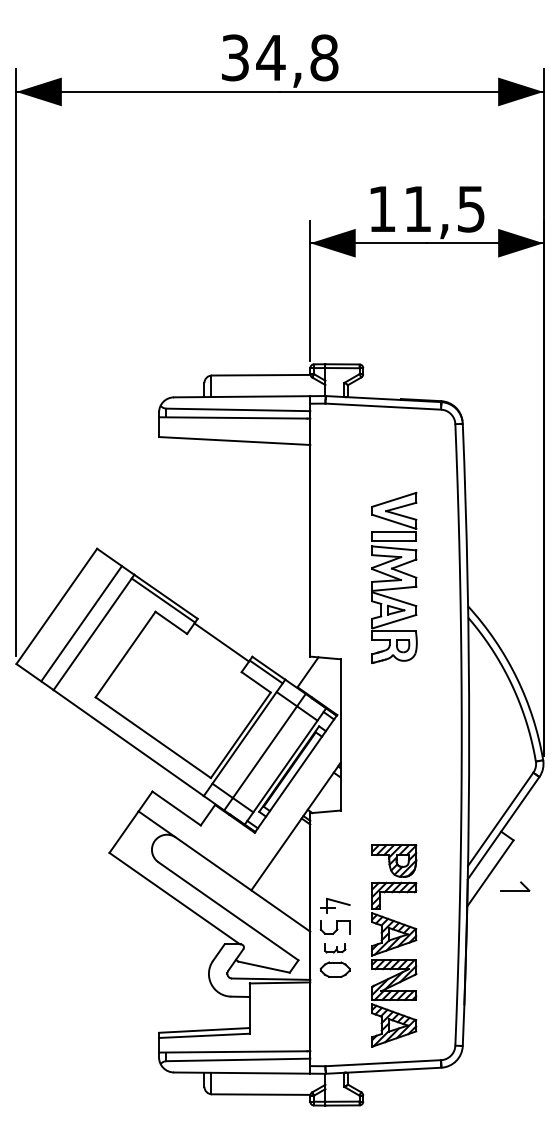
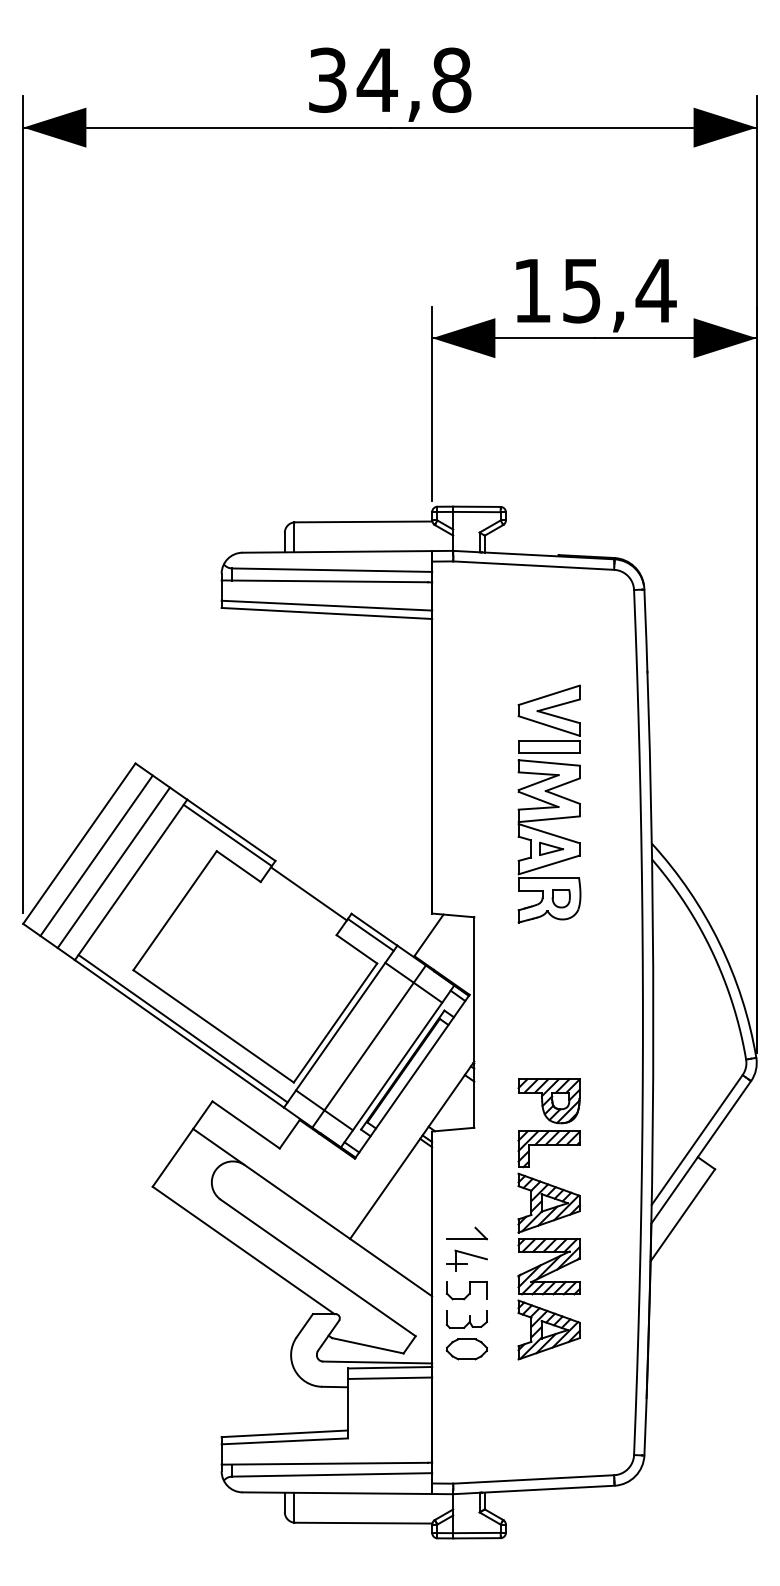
text: (444, 209) -> (619, 291), 11,5 -> 15,4
line: (234, 435) -> (326, 605), added
line: (69, 614) -> (96, 855), added
line: (130, 739) -> (182, 1028), added
part: (514, 886) -> (466, 1233), moved
part: (393, 946) -> (548, 1219), moved
part: (334, 948) -> (466, 1319), size x1.43
line: (279, 989) -> (389, 1377), added

